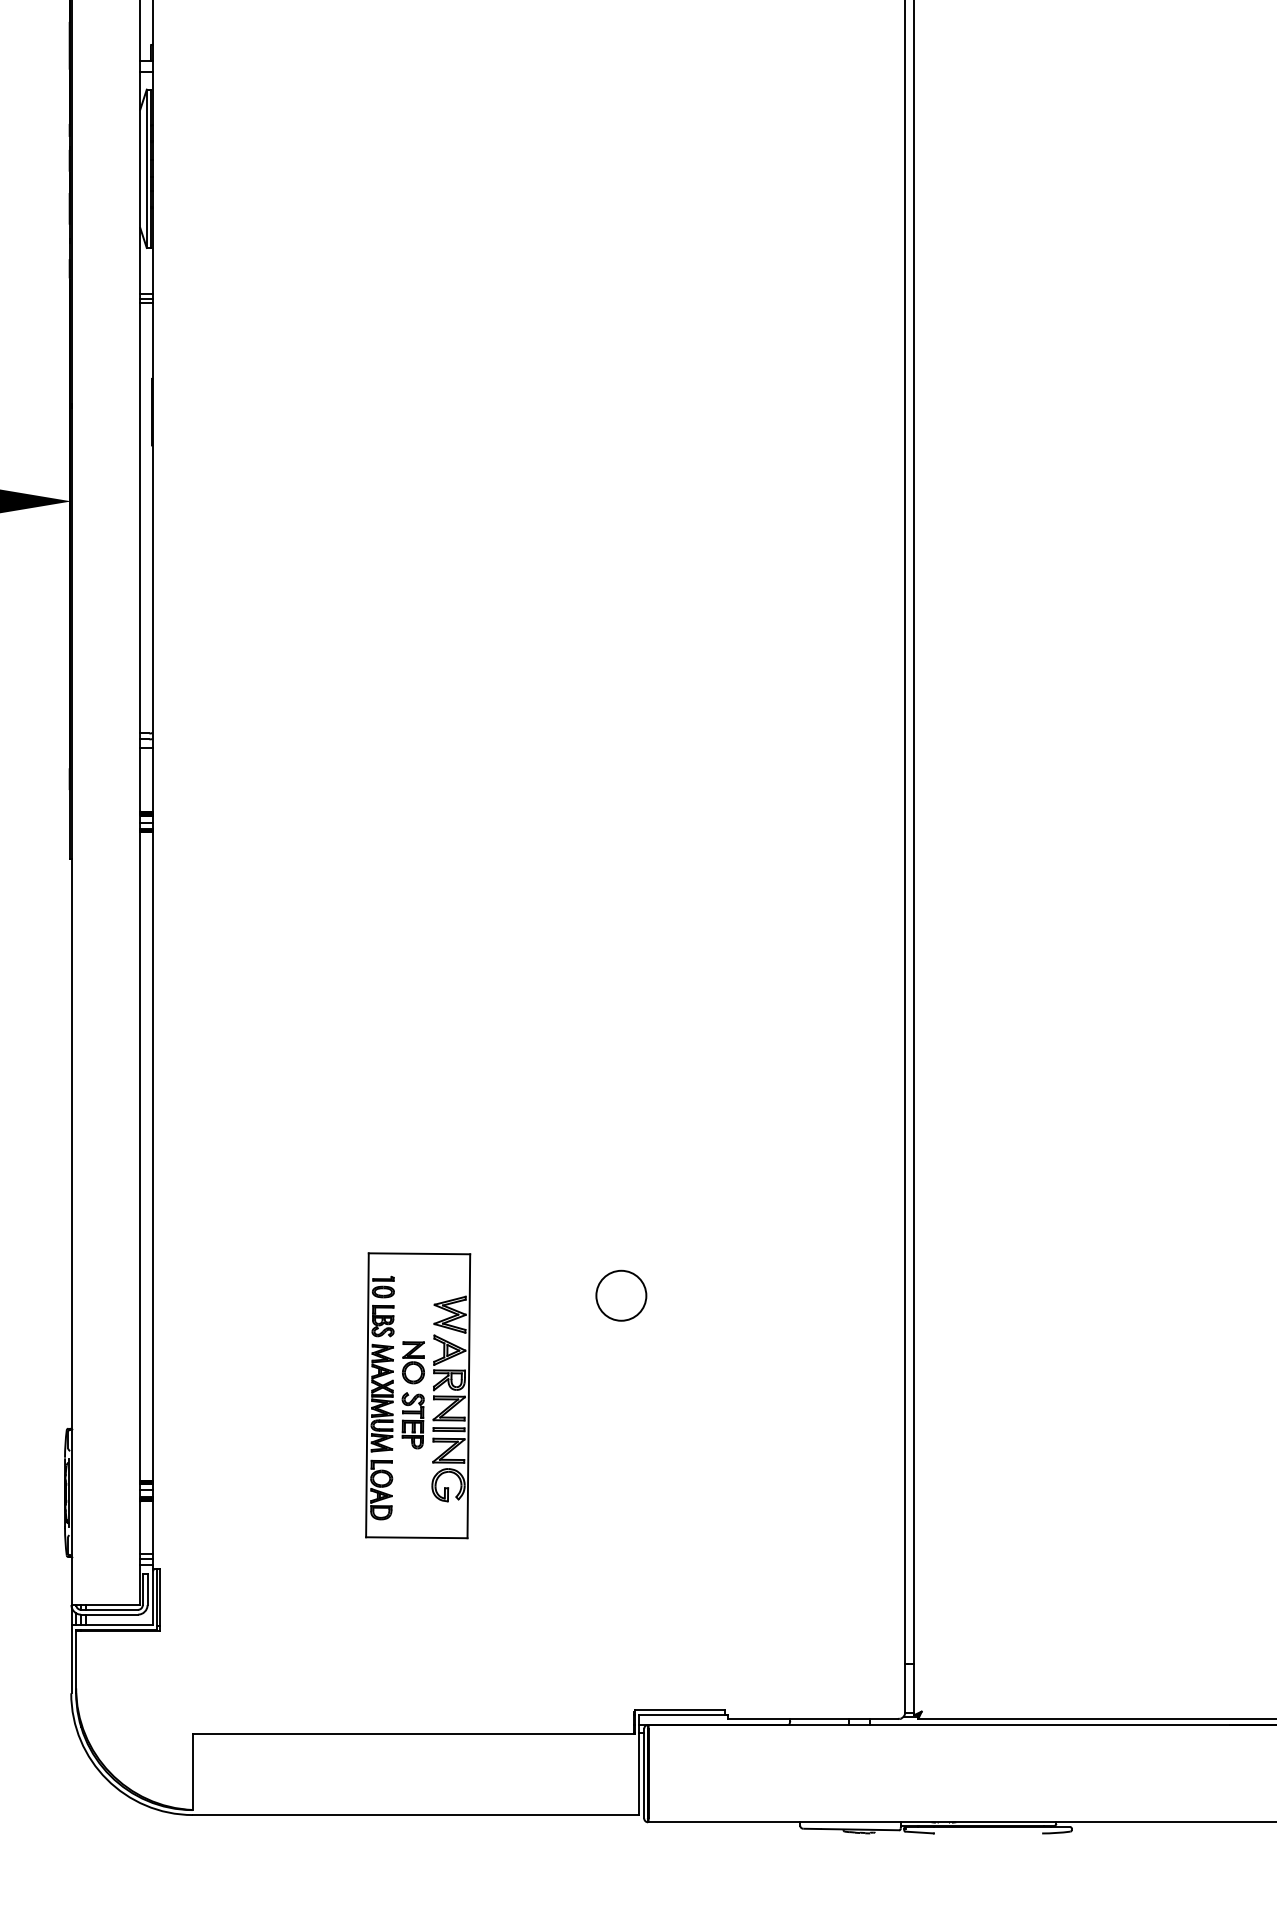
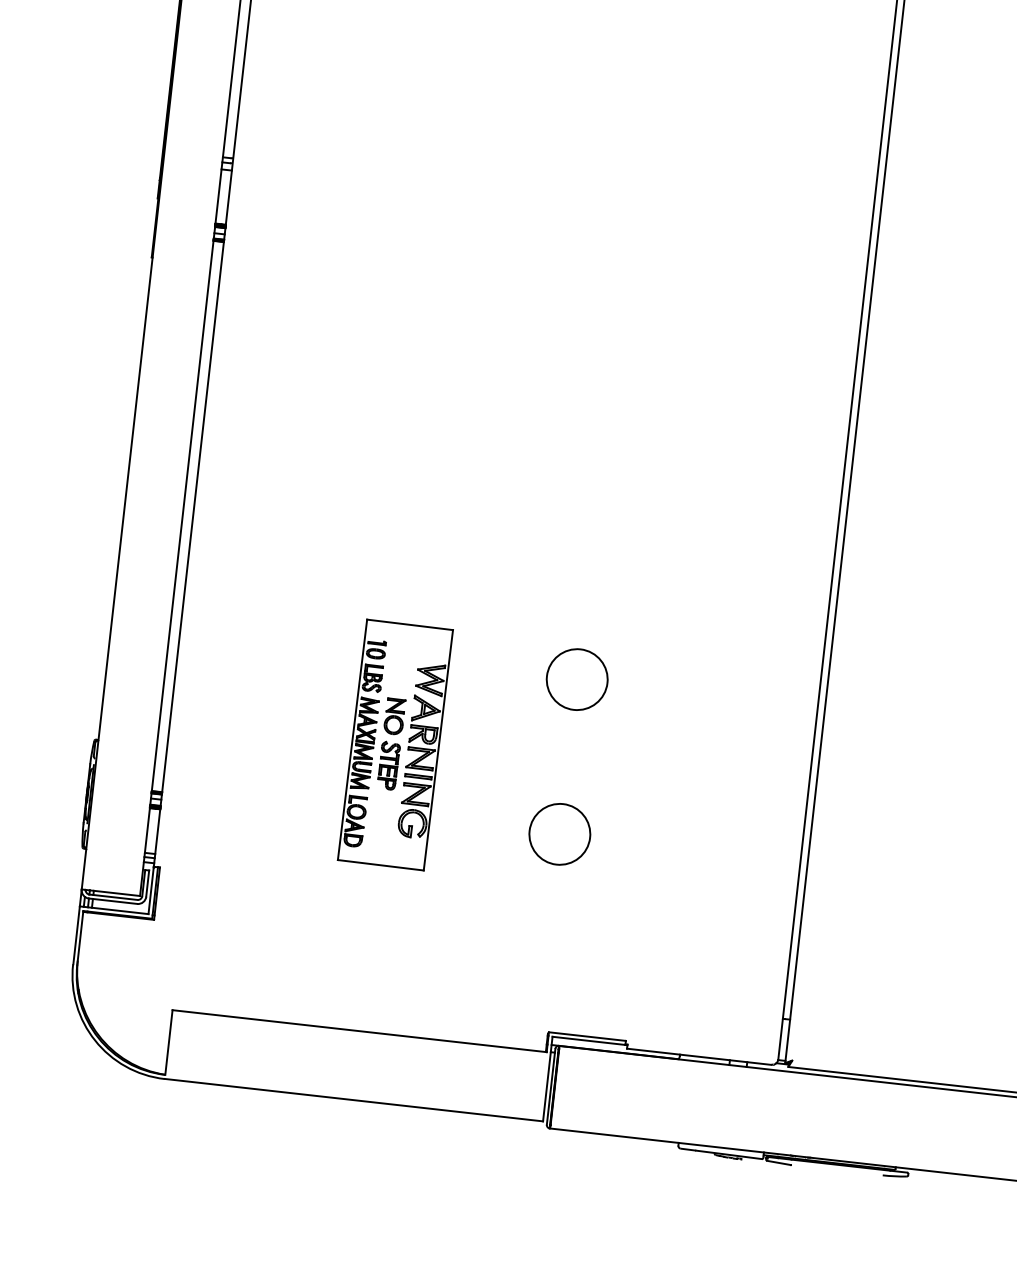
circle: (621, 1295) -> (577, 679), size x1.43
circle: (620, 1477) -> (559, 833), added

